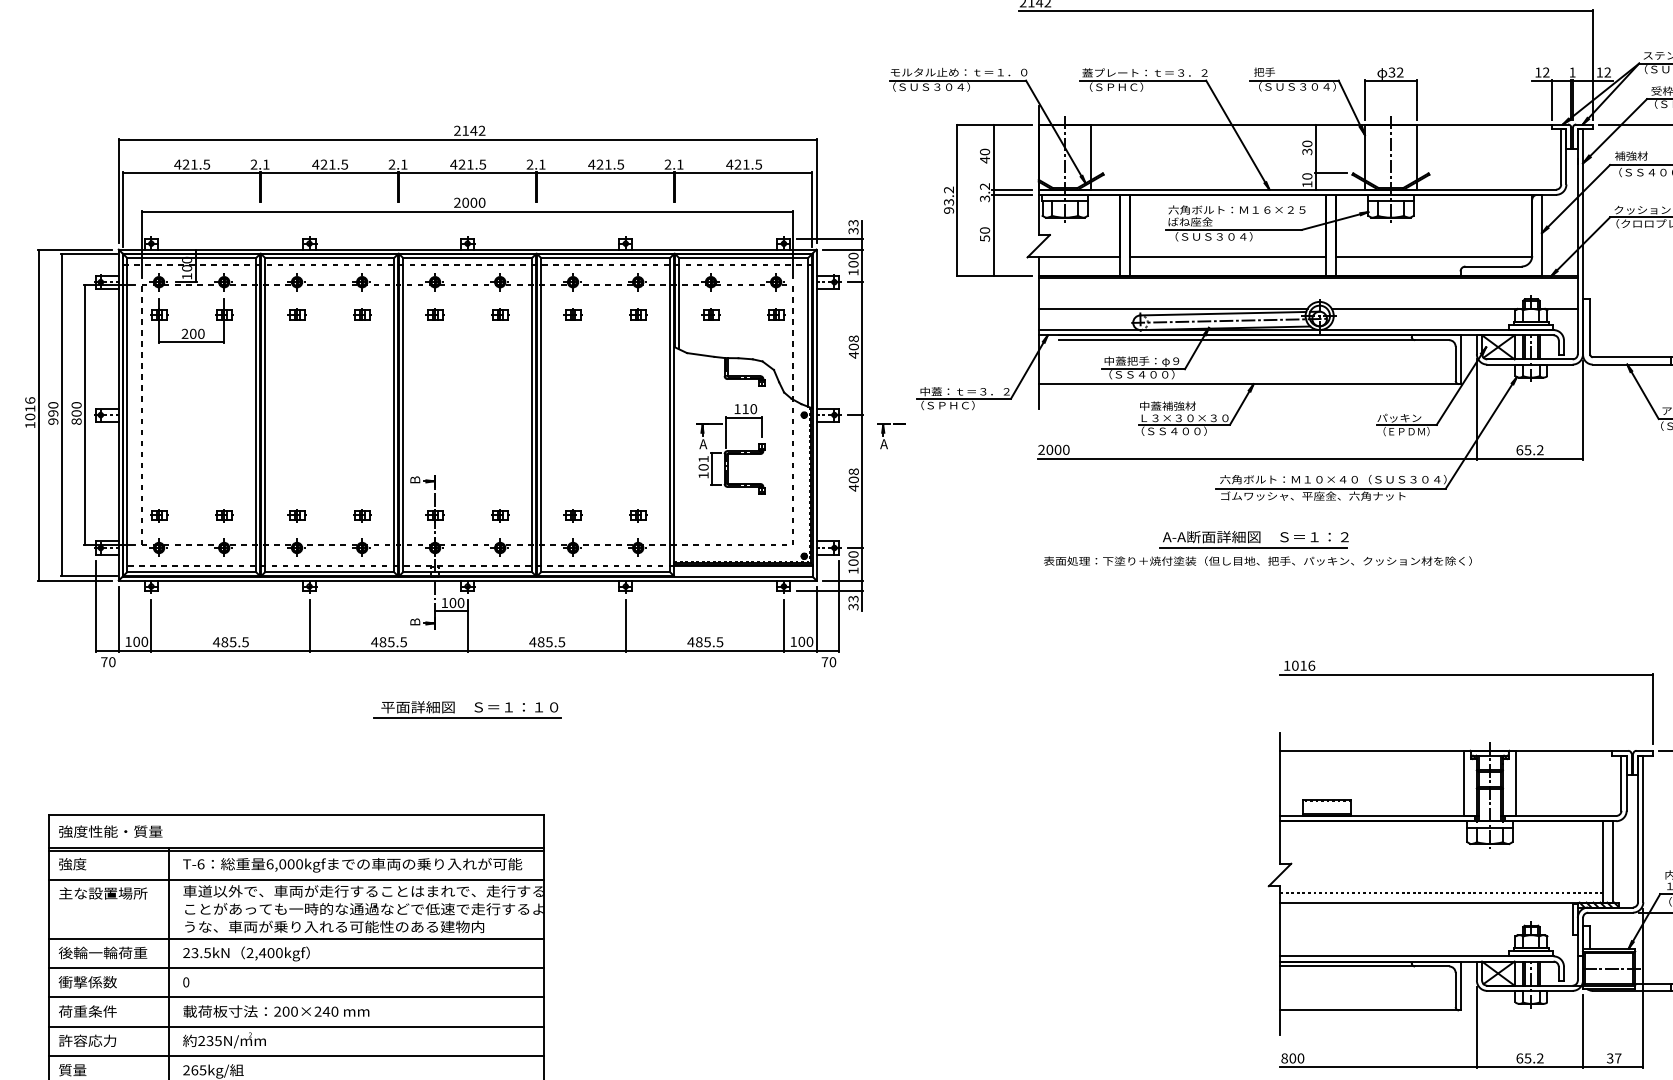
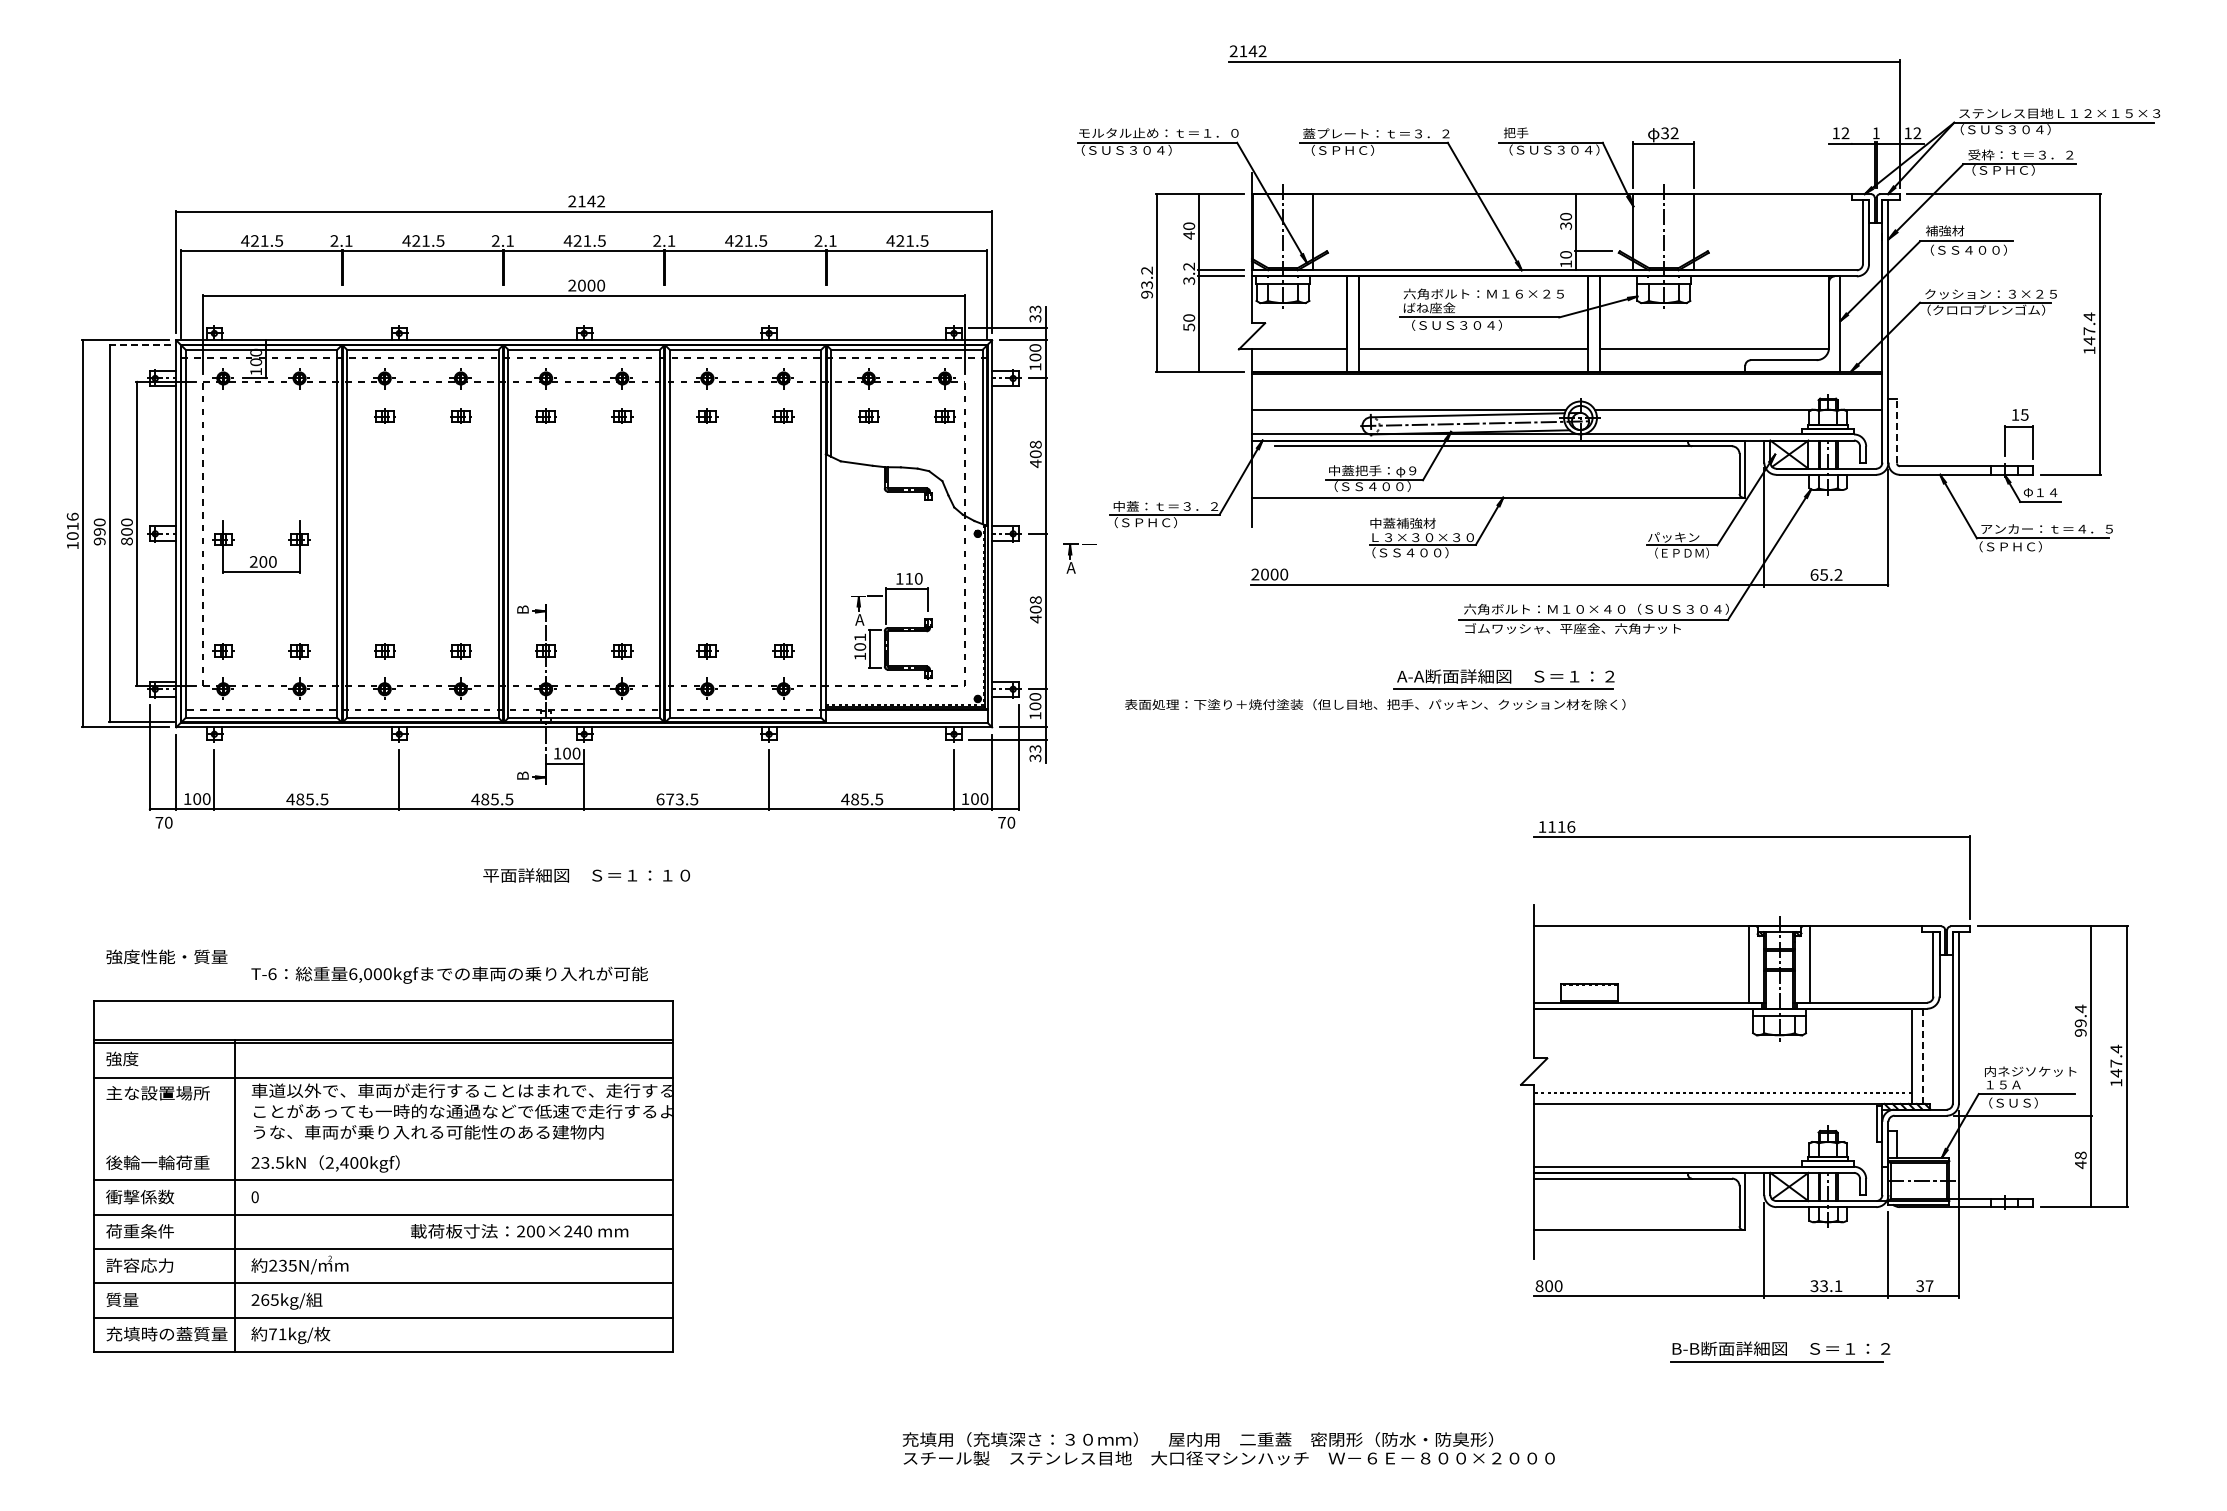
line: (1551, 99) -> (1851, 164), removed
line: (89, 254) -> (141, 345), solid -> dashed
line: (1590, 326) -> (1897, 430), solid -> dashed
part: (191, 329) -> (261, 556), moved
part: (730, 449) -> (891, 626), moved
text: (1258, 561) -> (1375, 704), moved
text: (540, 642) -> (669, 799), 485.5 -> 673.5
text: (1294, 665) -> (1551, 826), 1016 -> 1116
line: (467, 718) -> (583, 888), removed
text: (110, 831) -> (166, 956), moved
line: (1613, 862) -> (1923, 1056), solid -> dashed
text: (352, 864) -> (449, 974), moved
line: (295, 939) -> (383, 1146), removed
text: (276, 1011) -> (519, 1231), moved
text: (1530, 1058) -> (1826, 1286), 65.2 -> 33.1

